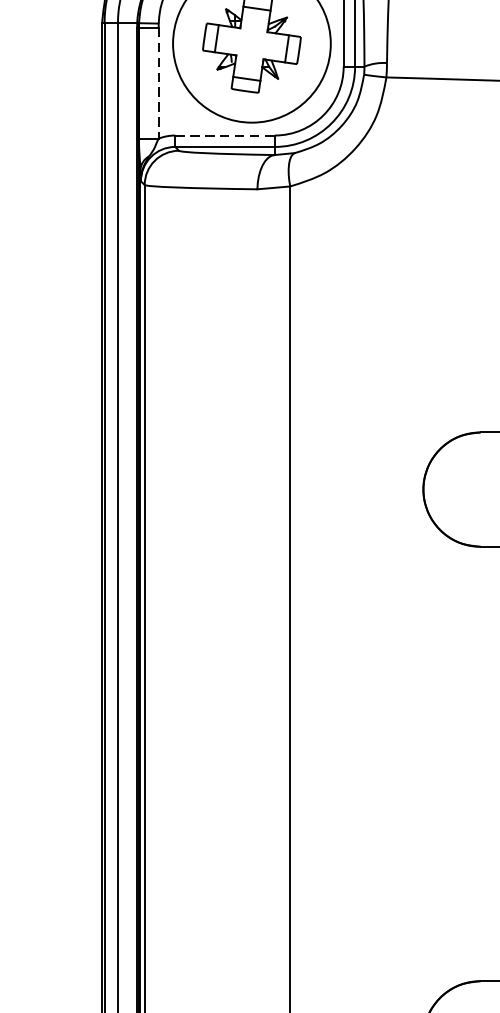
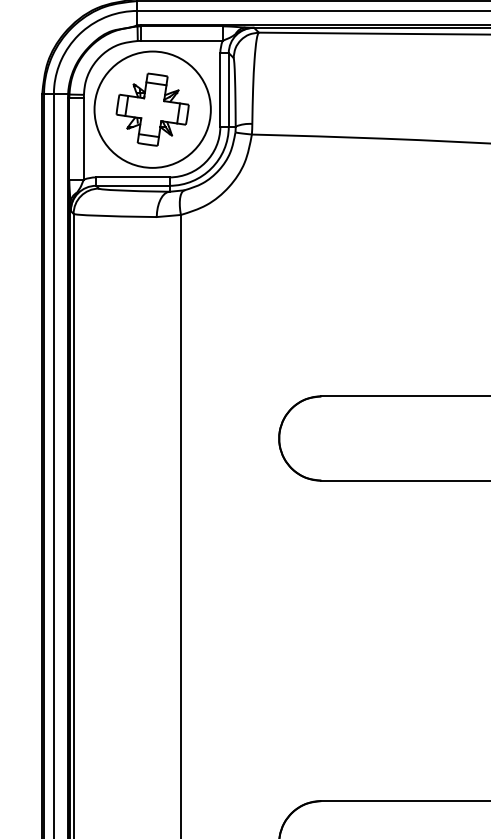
line: (158, 82) -> (83, 138), dashed -> solid
line: (224, 135) -> (132, 177), dashed -> solid

